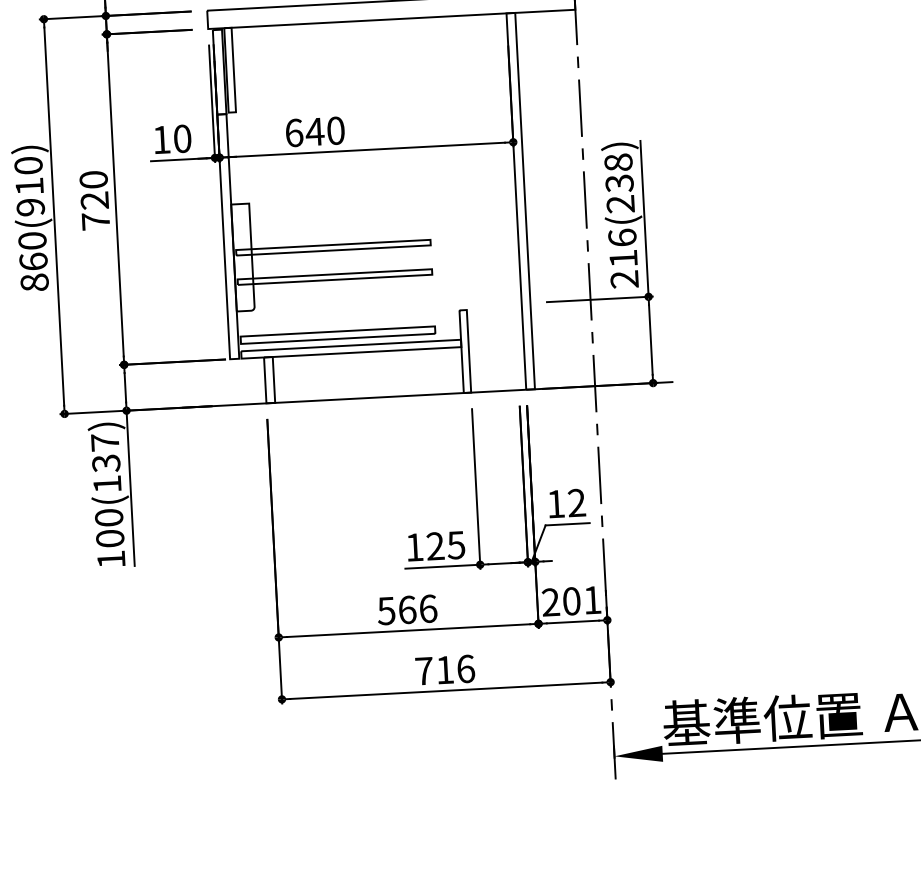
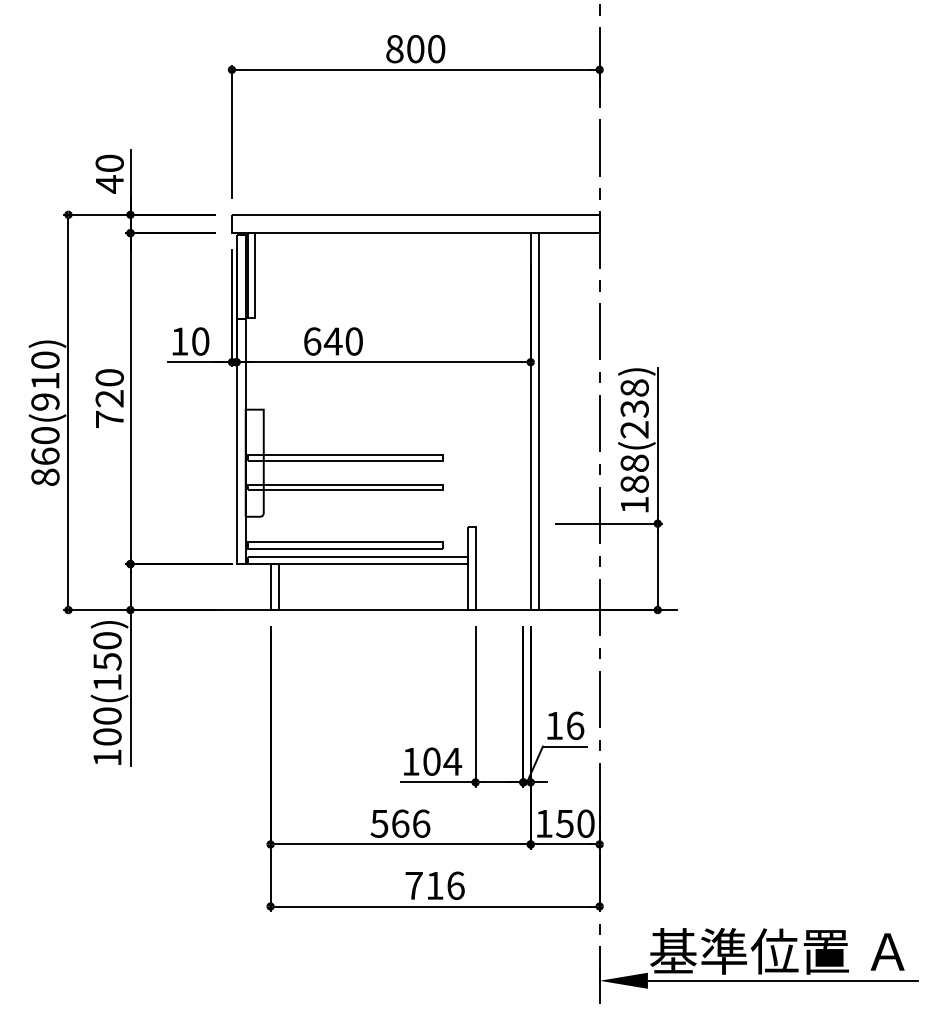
text: (623, 257) -> (634, 483), 216(238) -> 188(238)
text: (105, 453) -> (107, 651), 100(137) -> 100(150)
text: (577, 502) -> (575, 725), 12 -> 16
text: (446, 545) -> (442, 761), 125 -> 104
text: (571, 601) -> (564, 823), 201 -> 150

